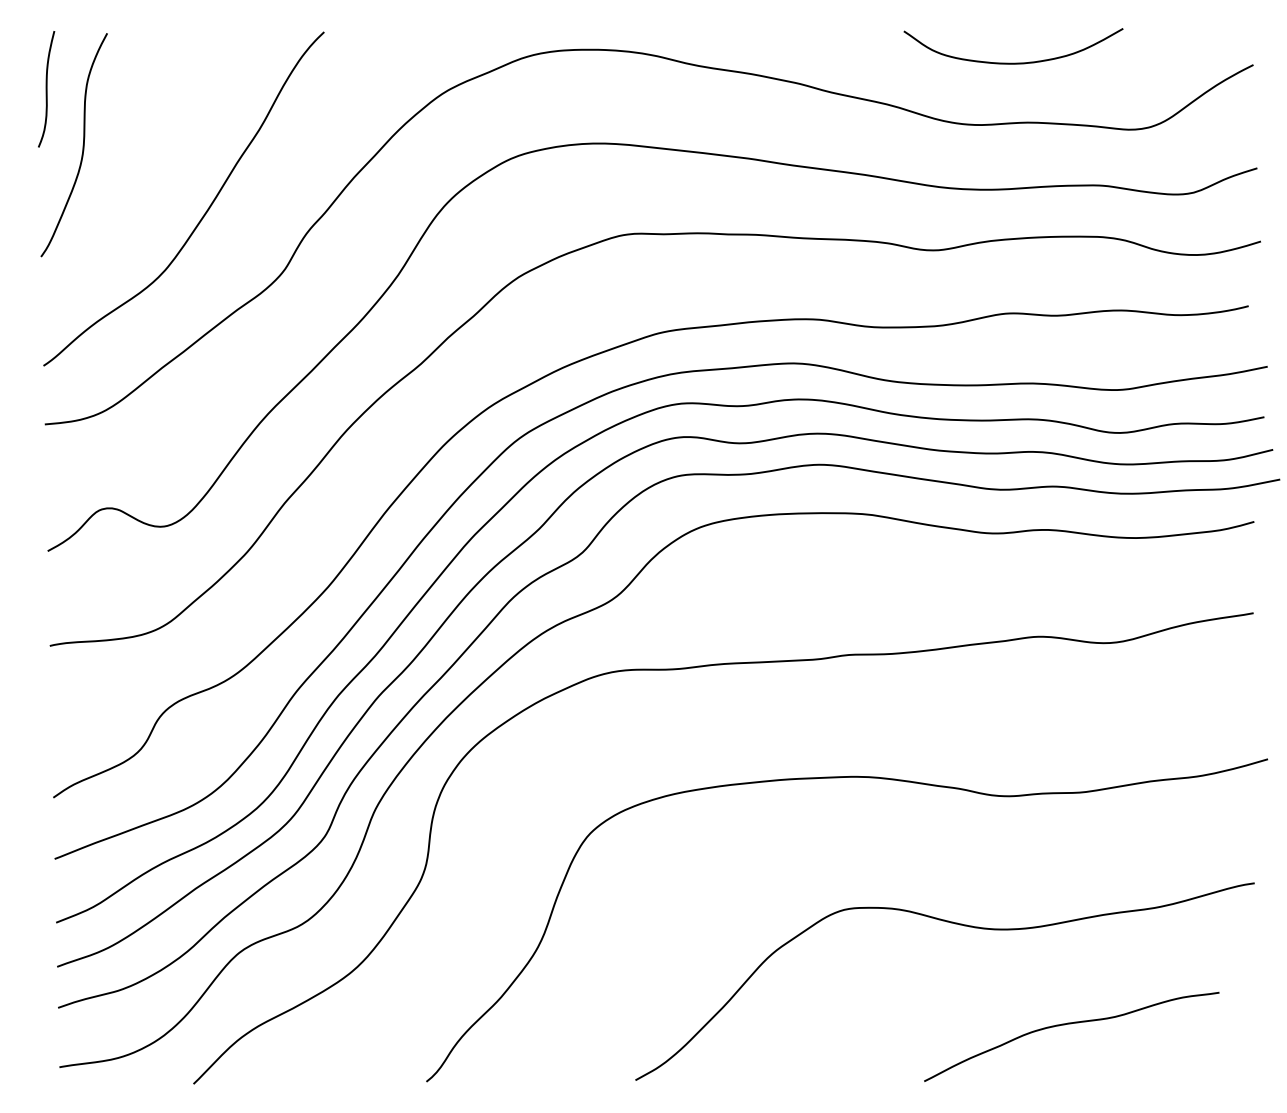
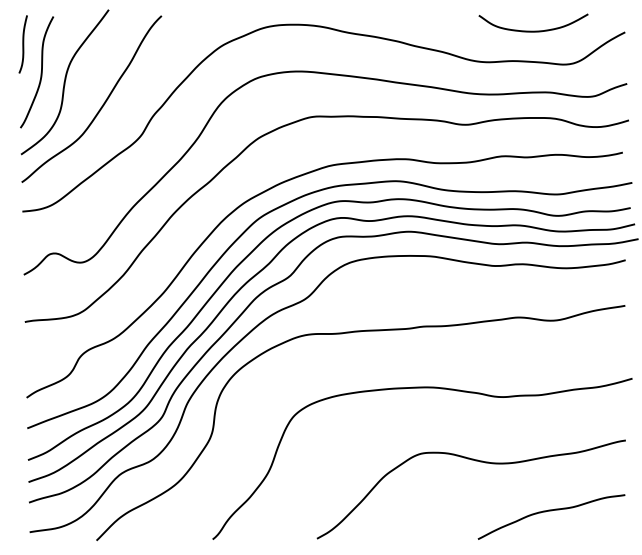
curve: (1013, 61) -> (533, 30), moved
curve: (129, 165) -> (64, 82), added
curve: (1071, 1025) -> (551, 511), moved

